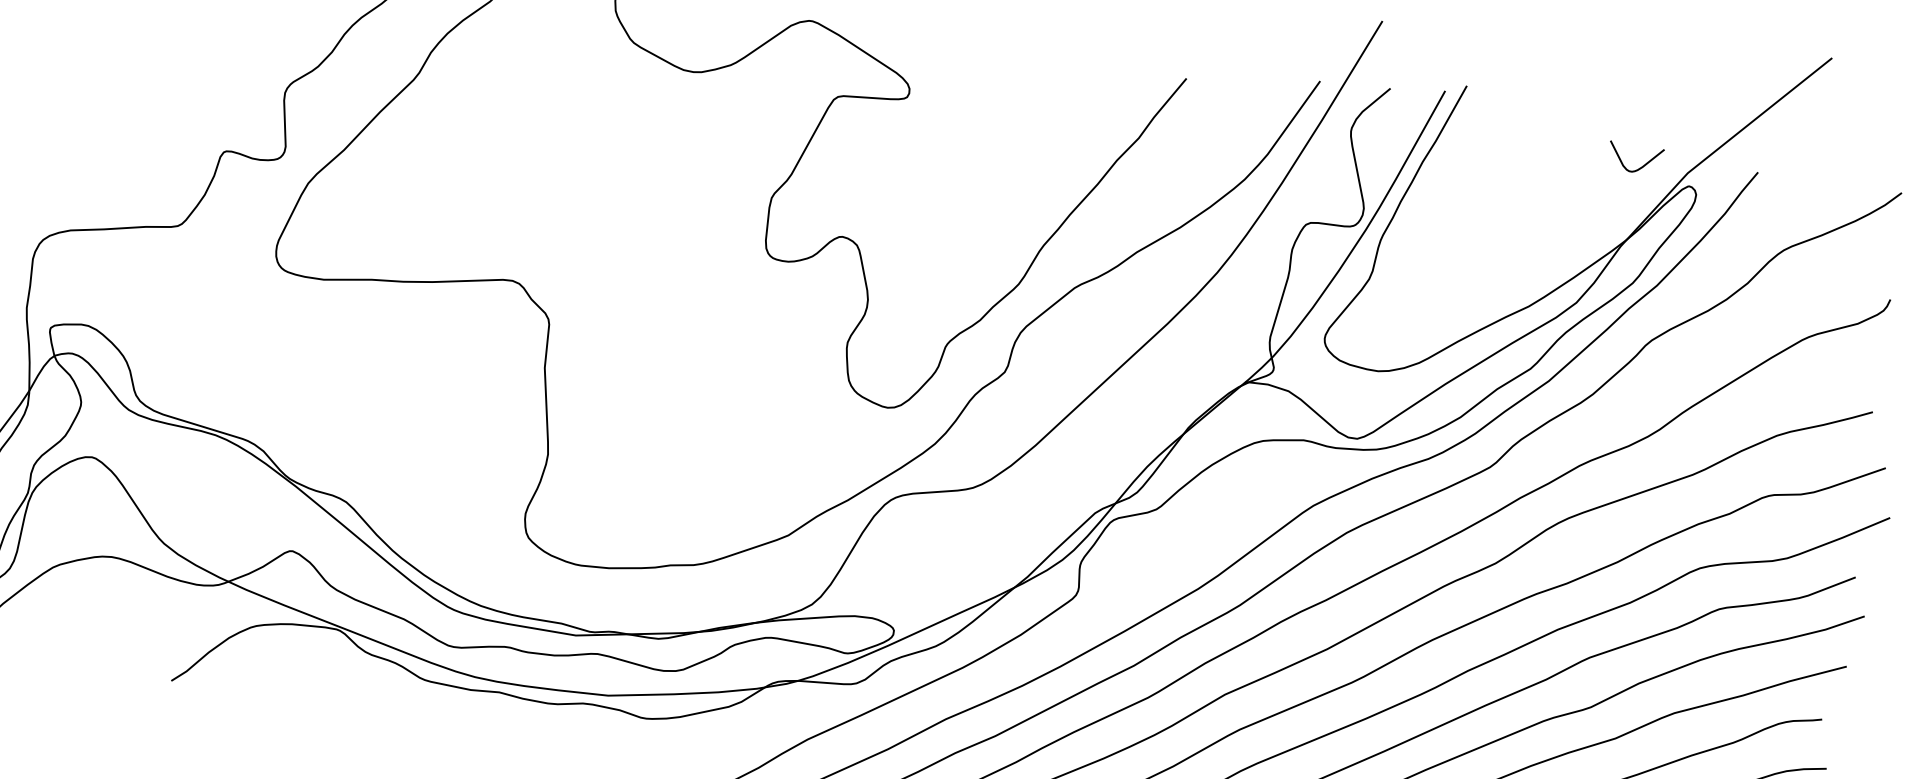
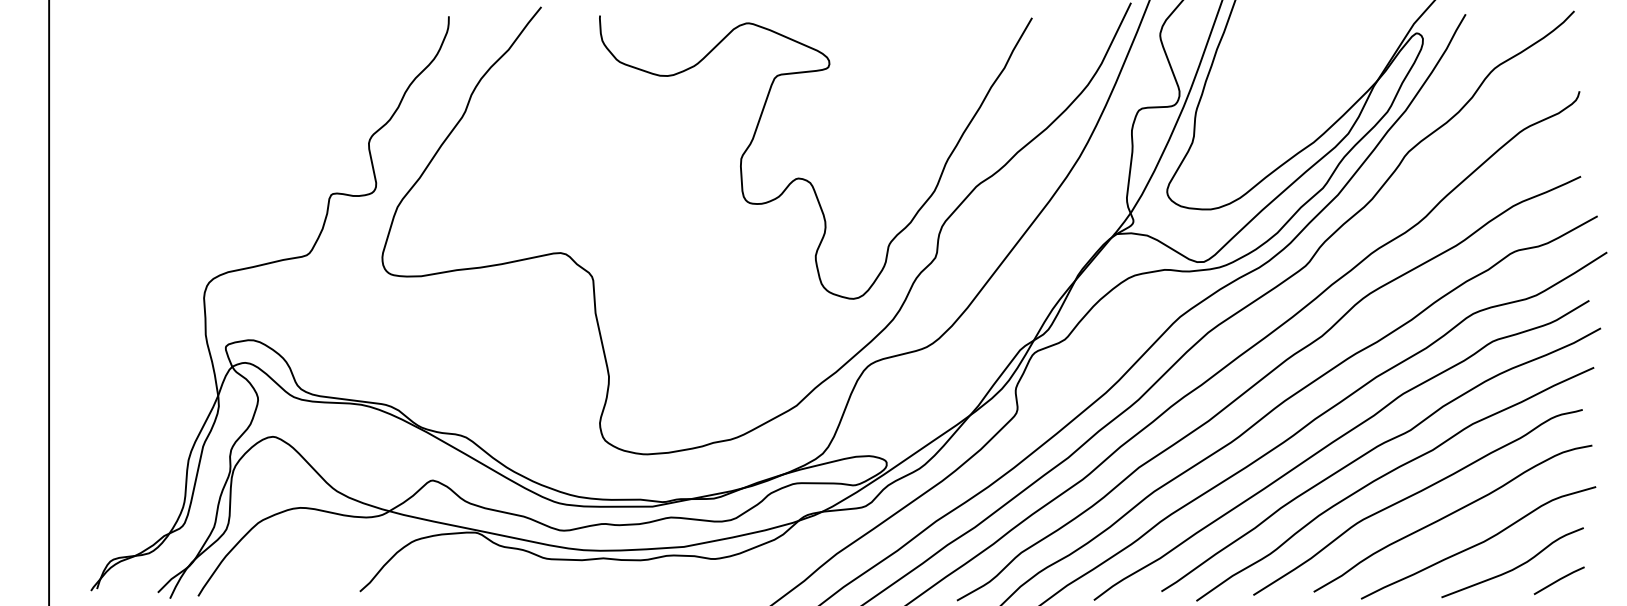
curve: (1639, 167) -> (1377, 25), removed

